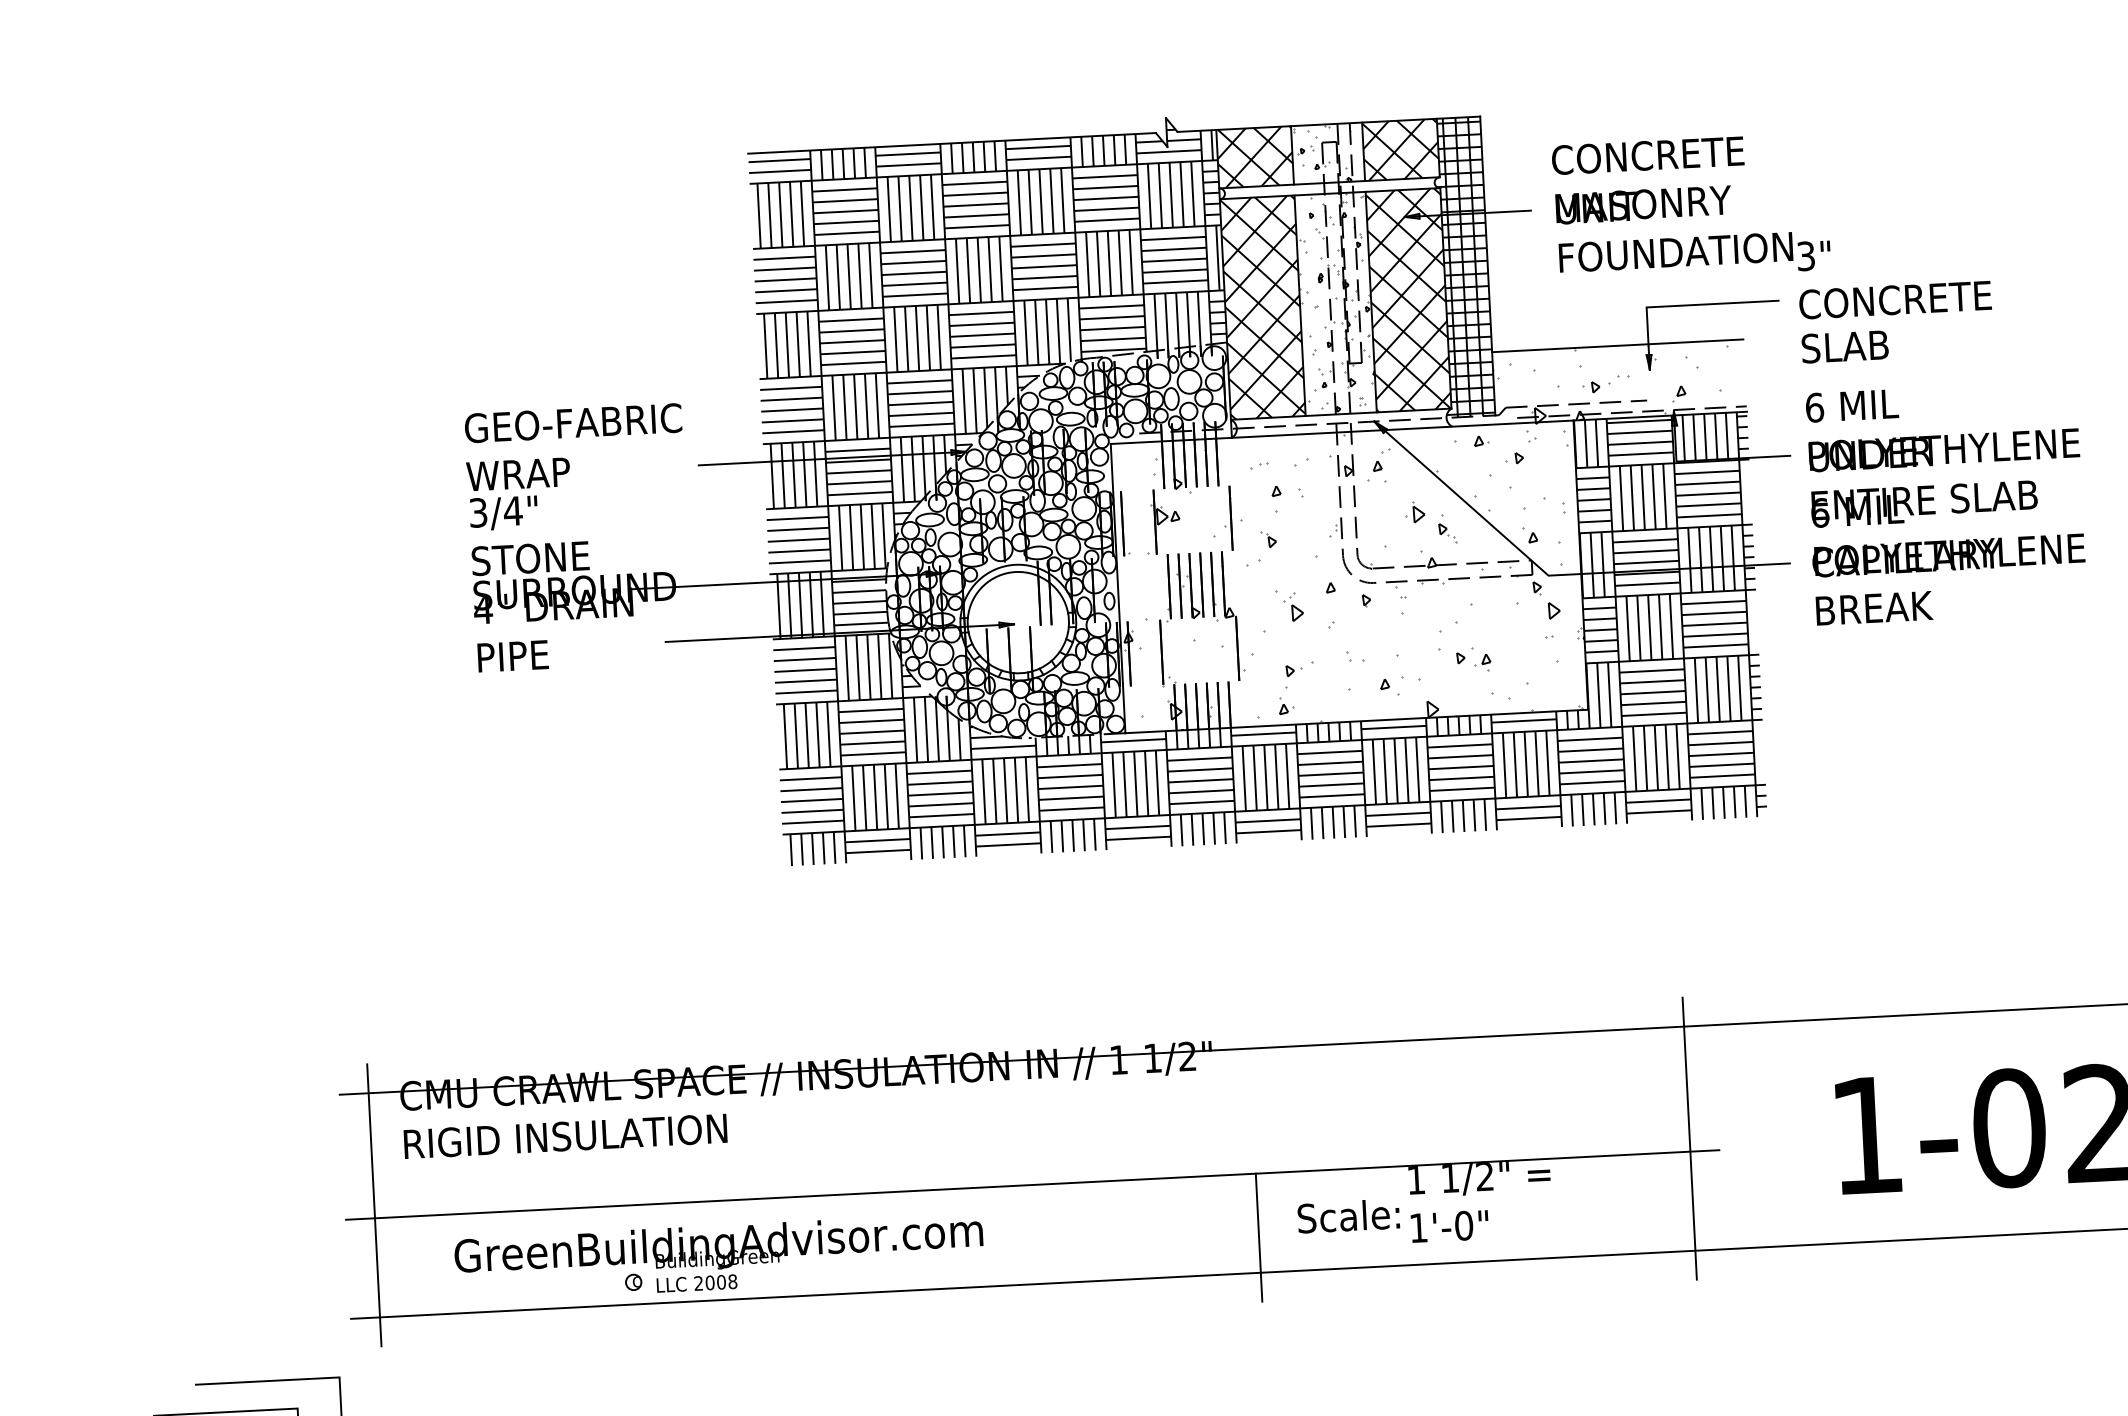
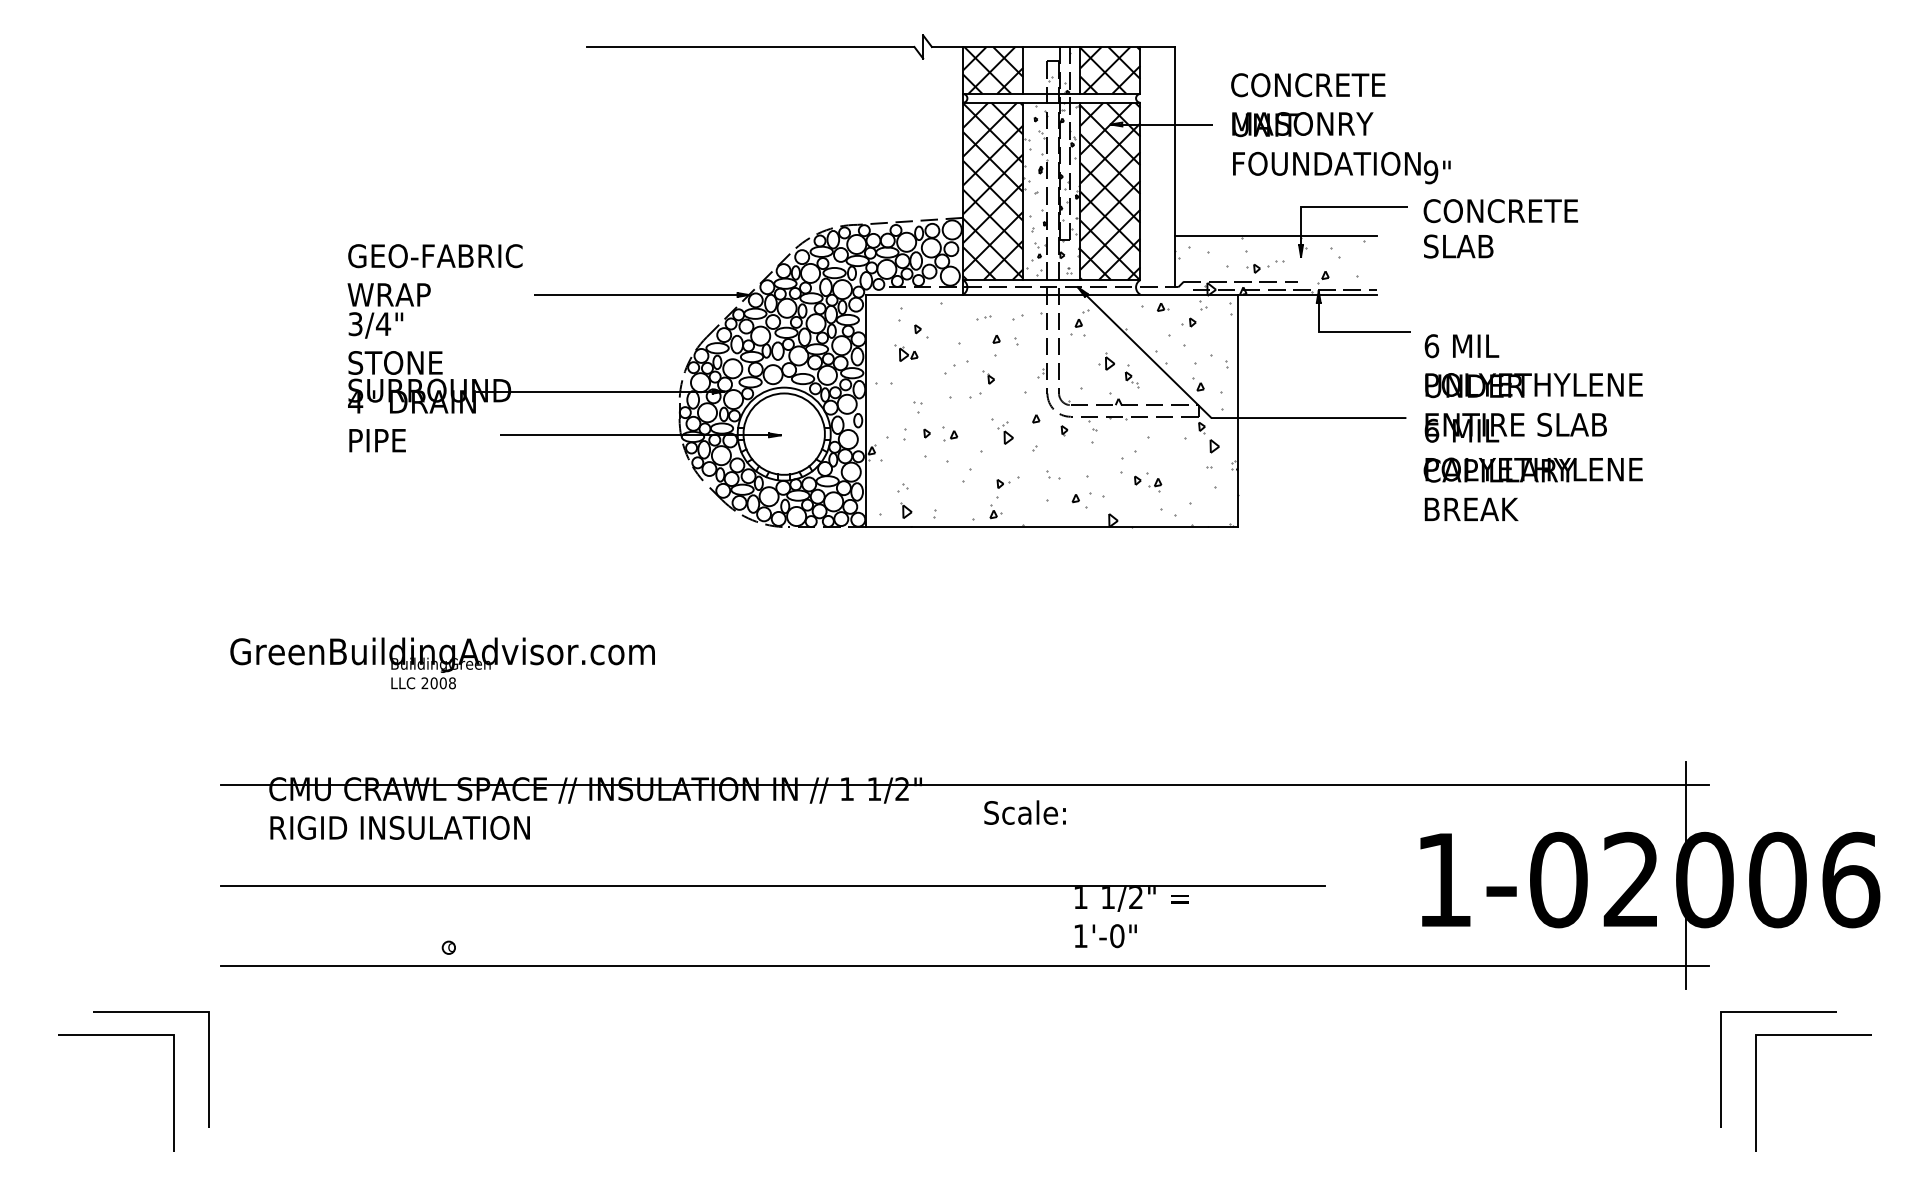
hatch: (1312, 148) -> (1039, 65), removed
text: (1805, 256) -> (1430, 172), 3" -> 9"
hatch: (1463, 267) -> (1155, 167), removed
hatch: (1338, 313) -> (1053, 199), removed
hatch: (1256, 478) -> (981, 328), removed
hatch: (1426, 500) -> (1116, 352), removed
text: (1945, 502) -> (1532, 427), moved
line: (1689, 1138) -> (1301, 875), removed
line: (373, 1205) -> (243, 875), removed
text: (1347, 1215) -> (1024, 812), moved
line: (1259, 1236) -> (952, 936), removed
text: (719, 1257) -> (442, 663), moved

